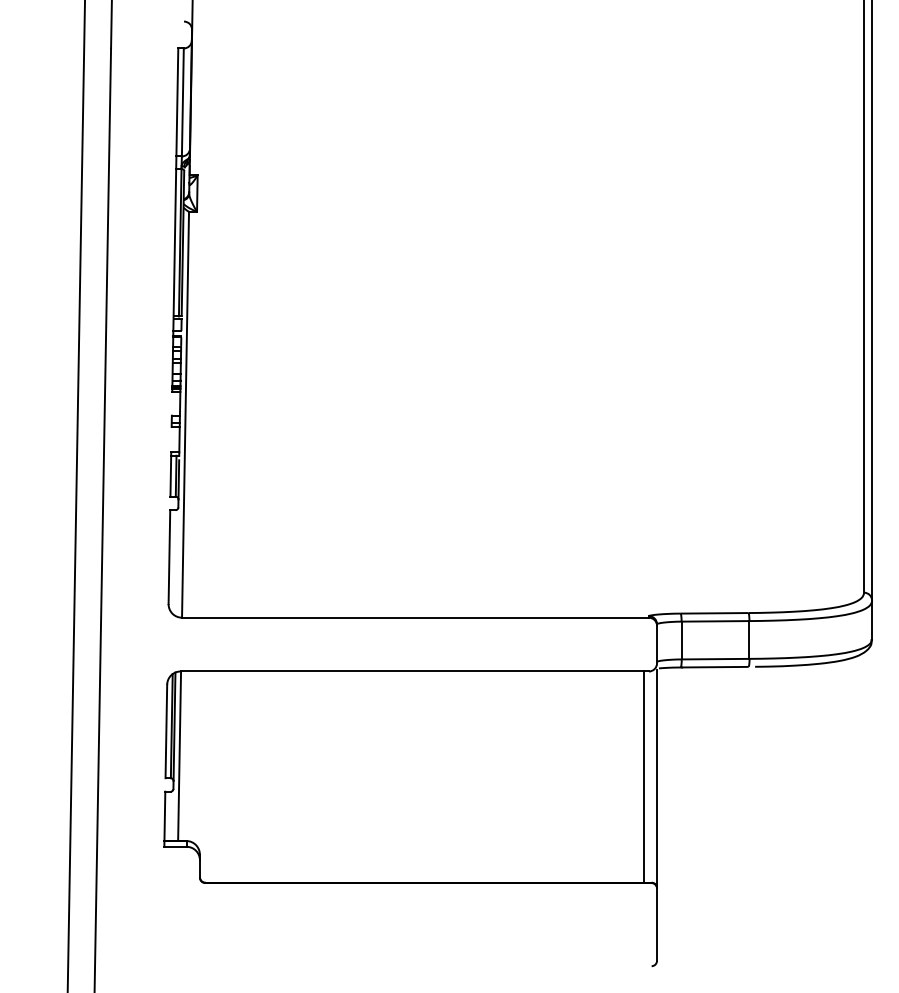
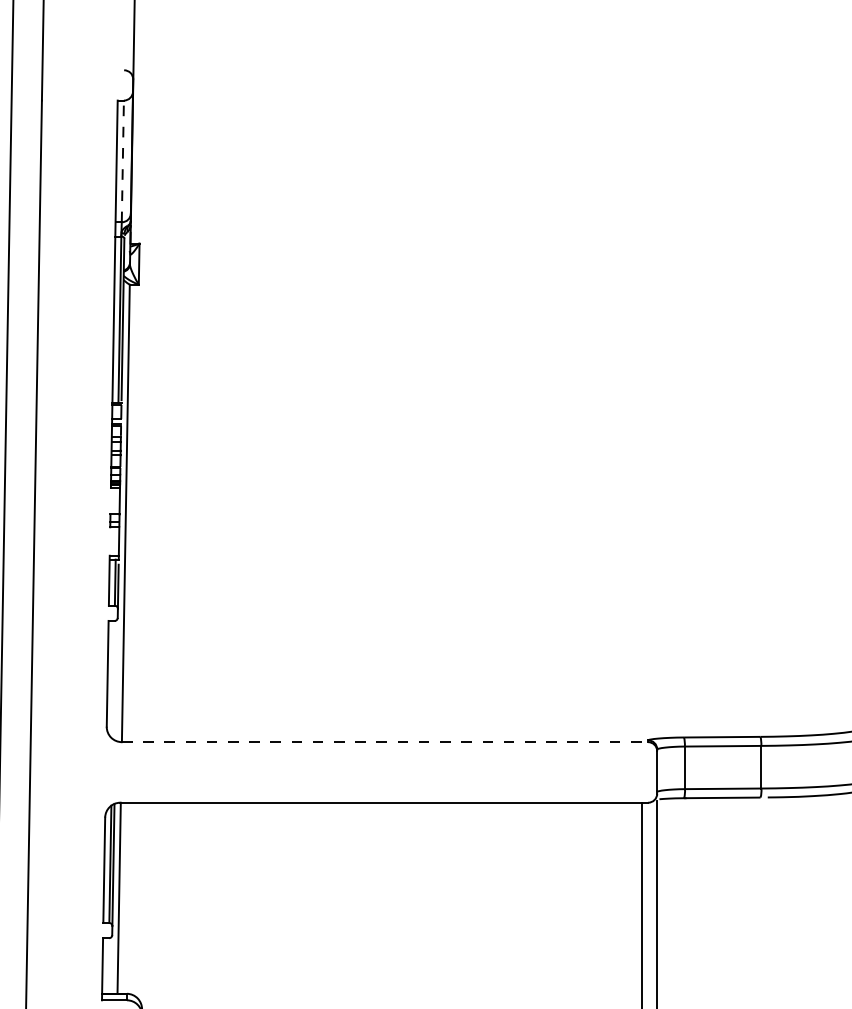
line: (182, 102) -> (122, 161), solid -> dashed
line: (415, 617) -> (385, 741), solid -> dashed

